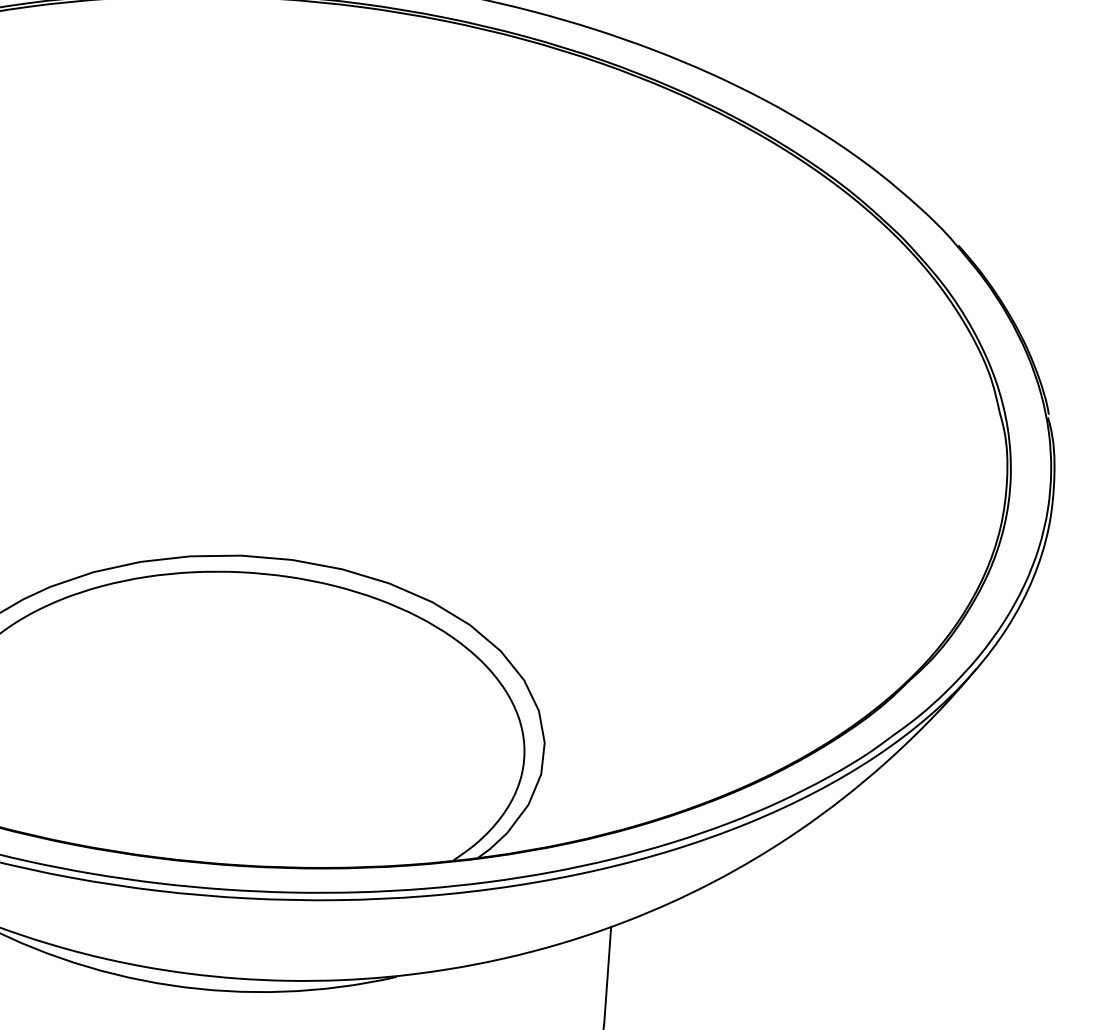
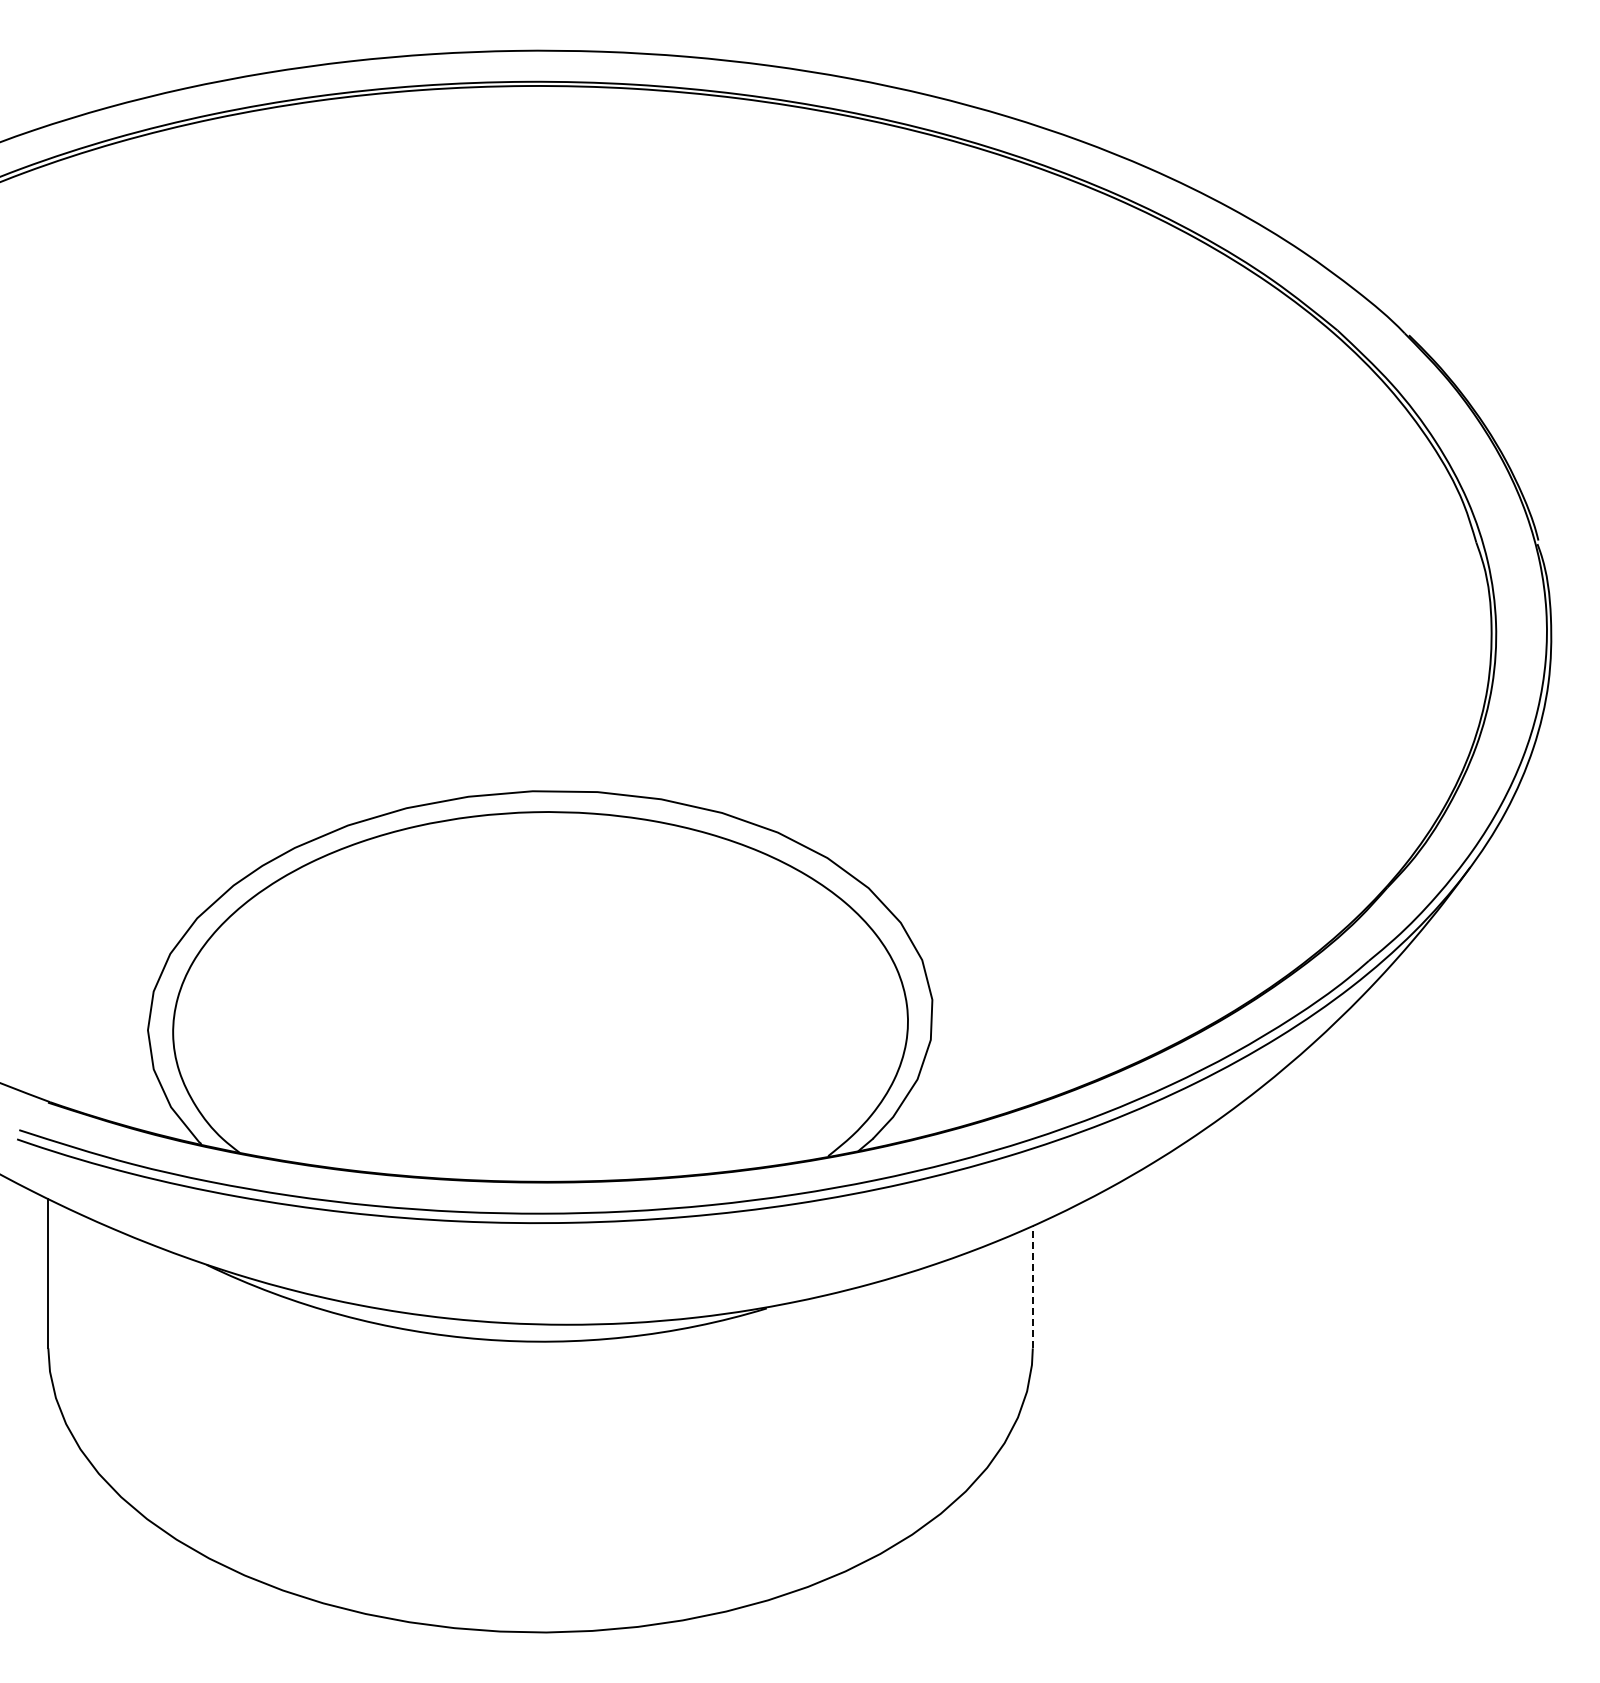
line: (607, 974) -> (1032, 1286), solid -> dashed

